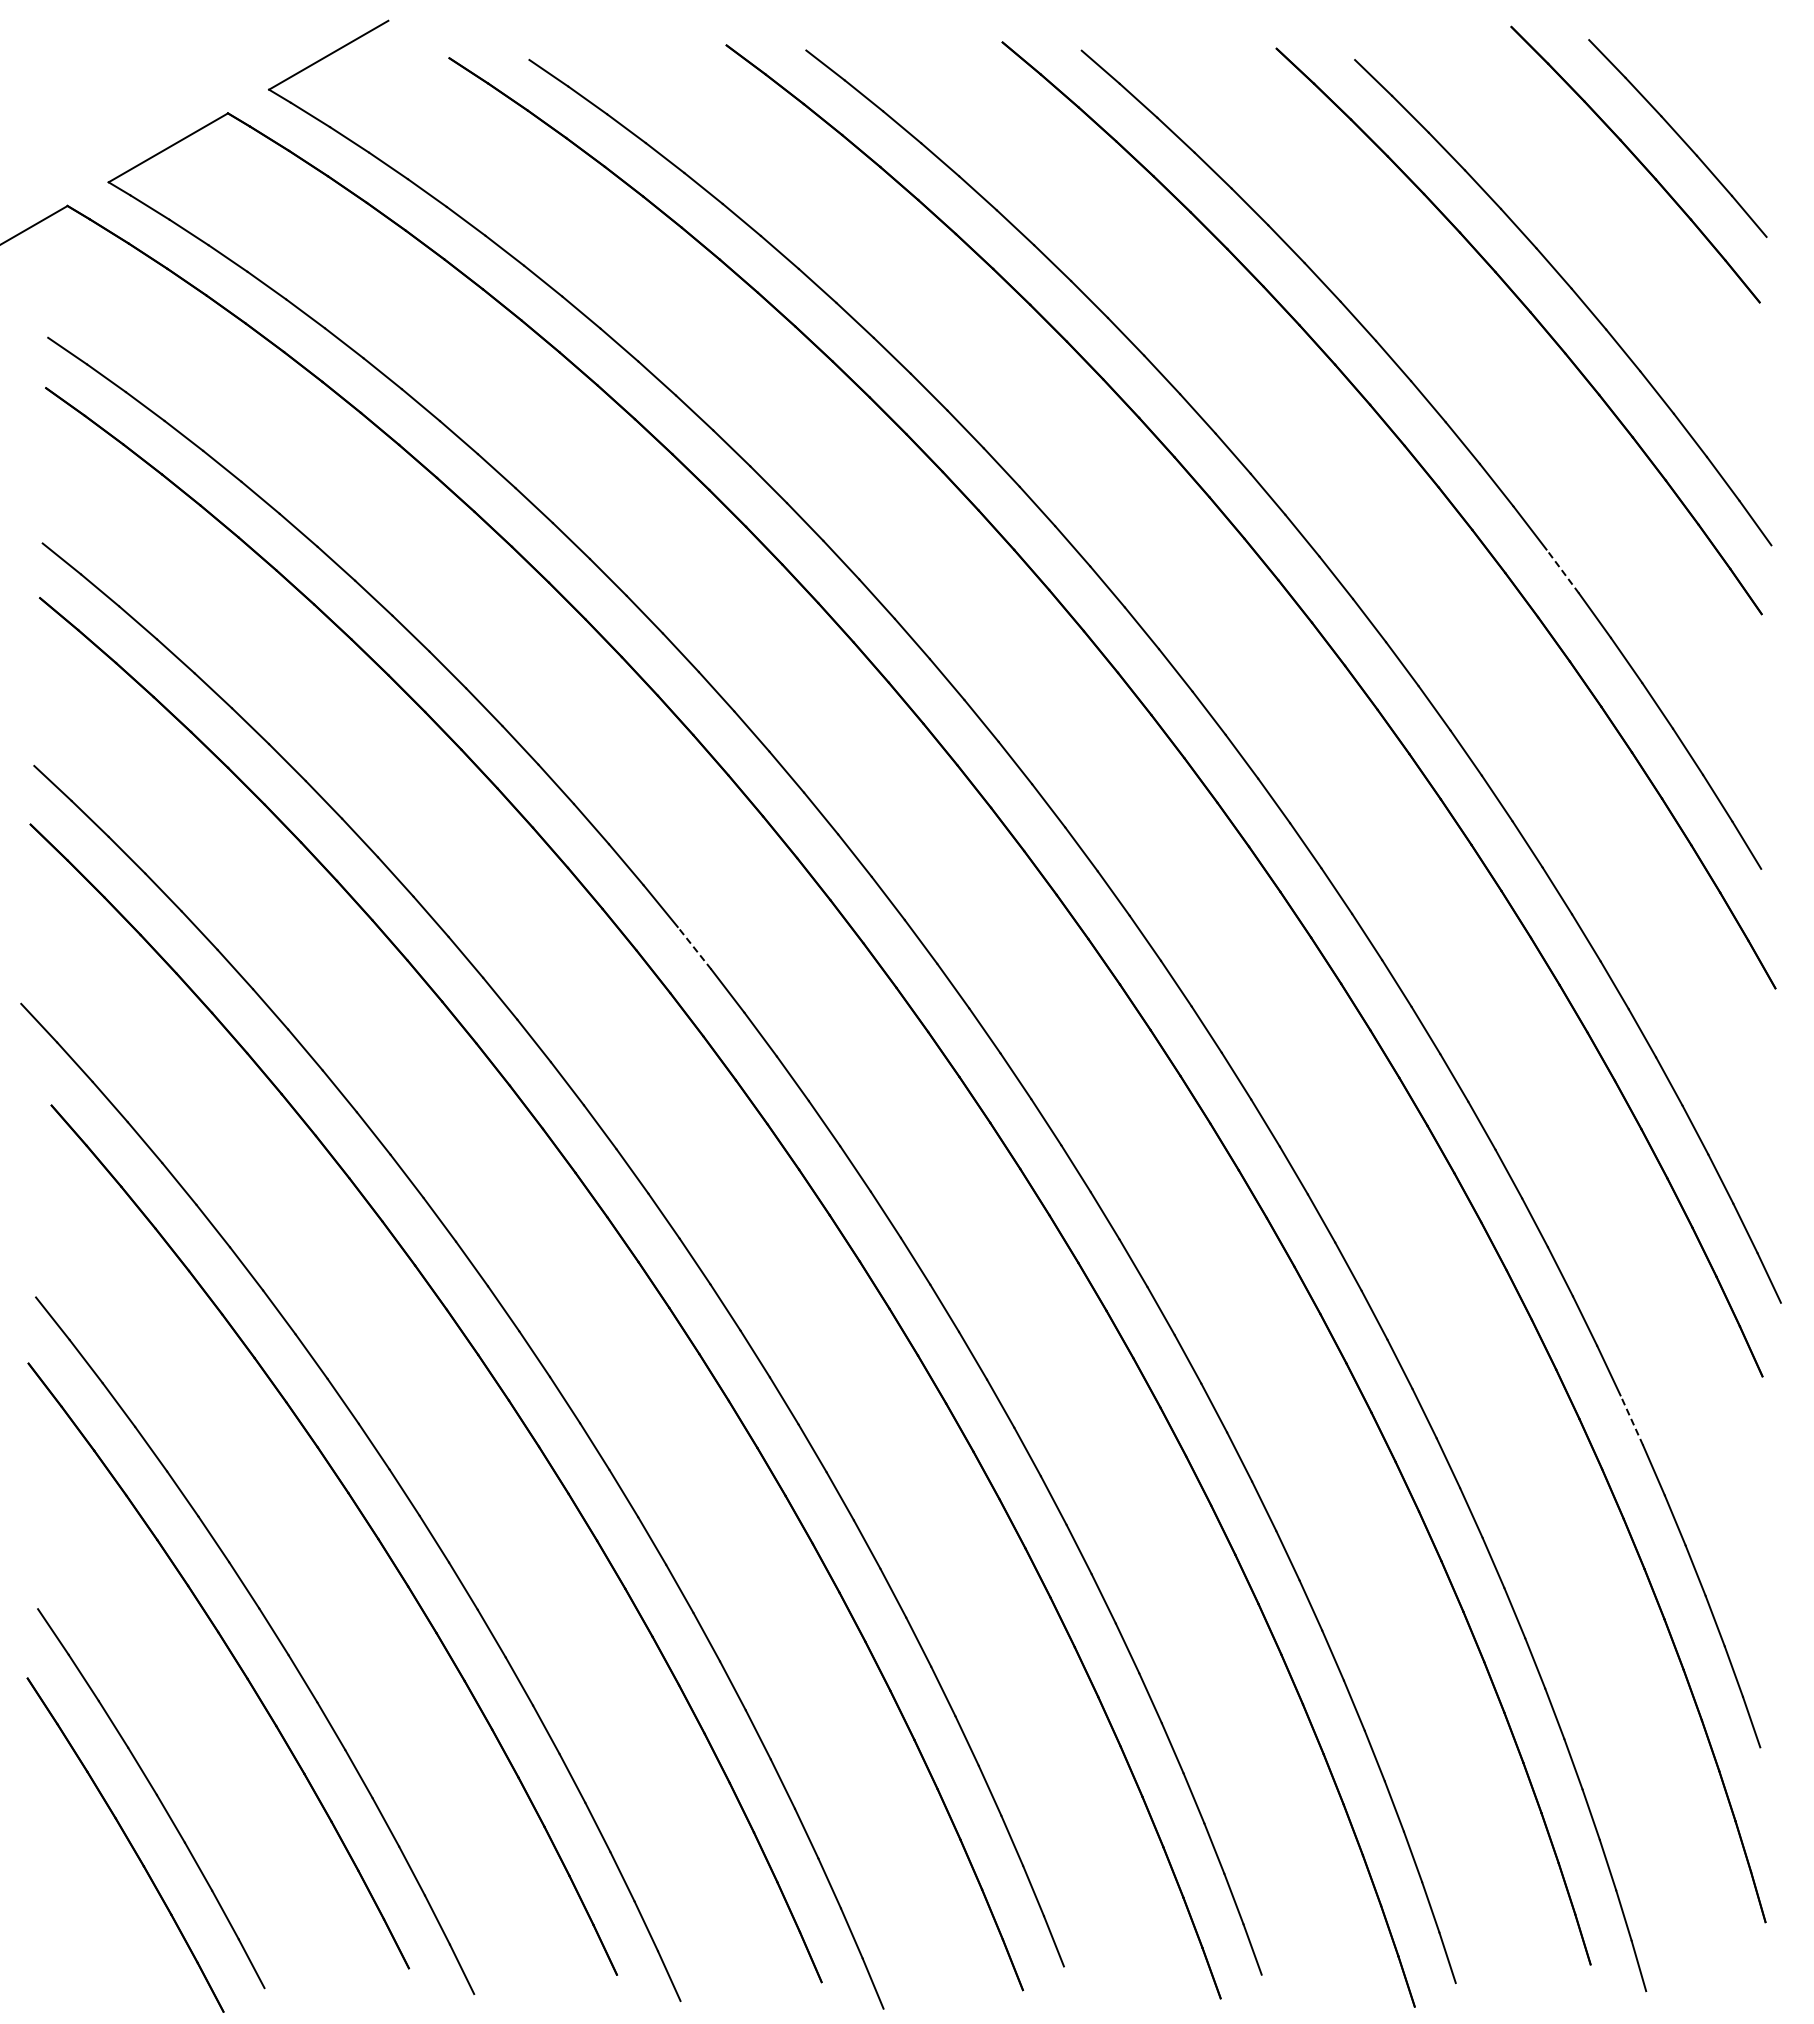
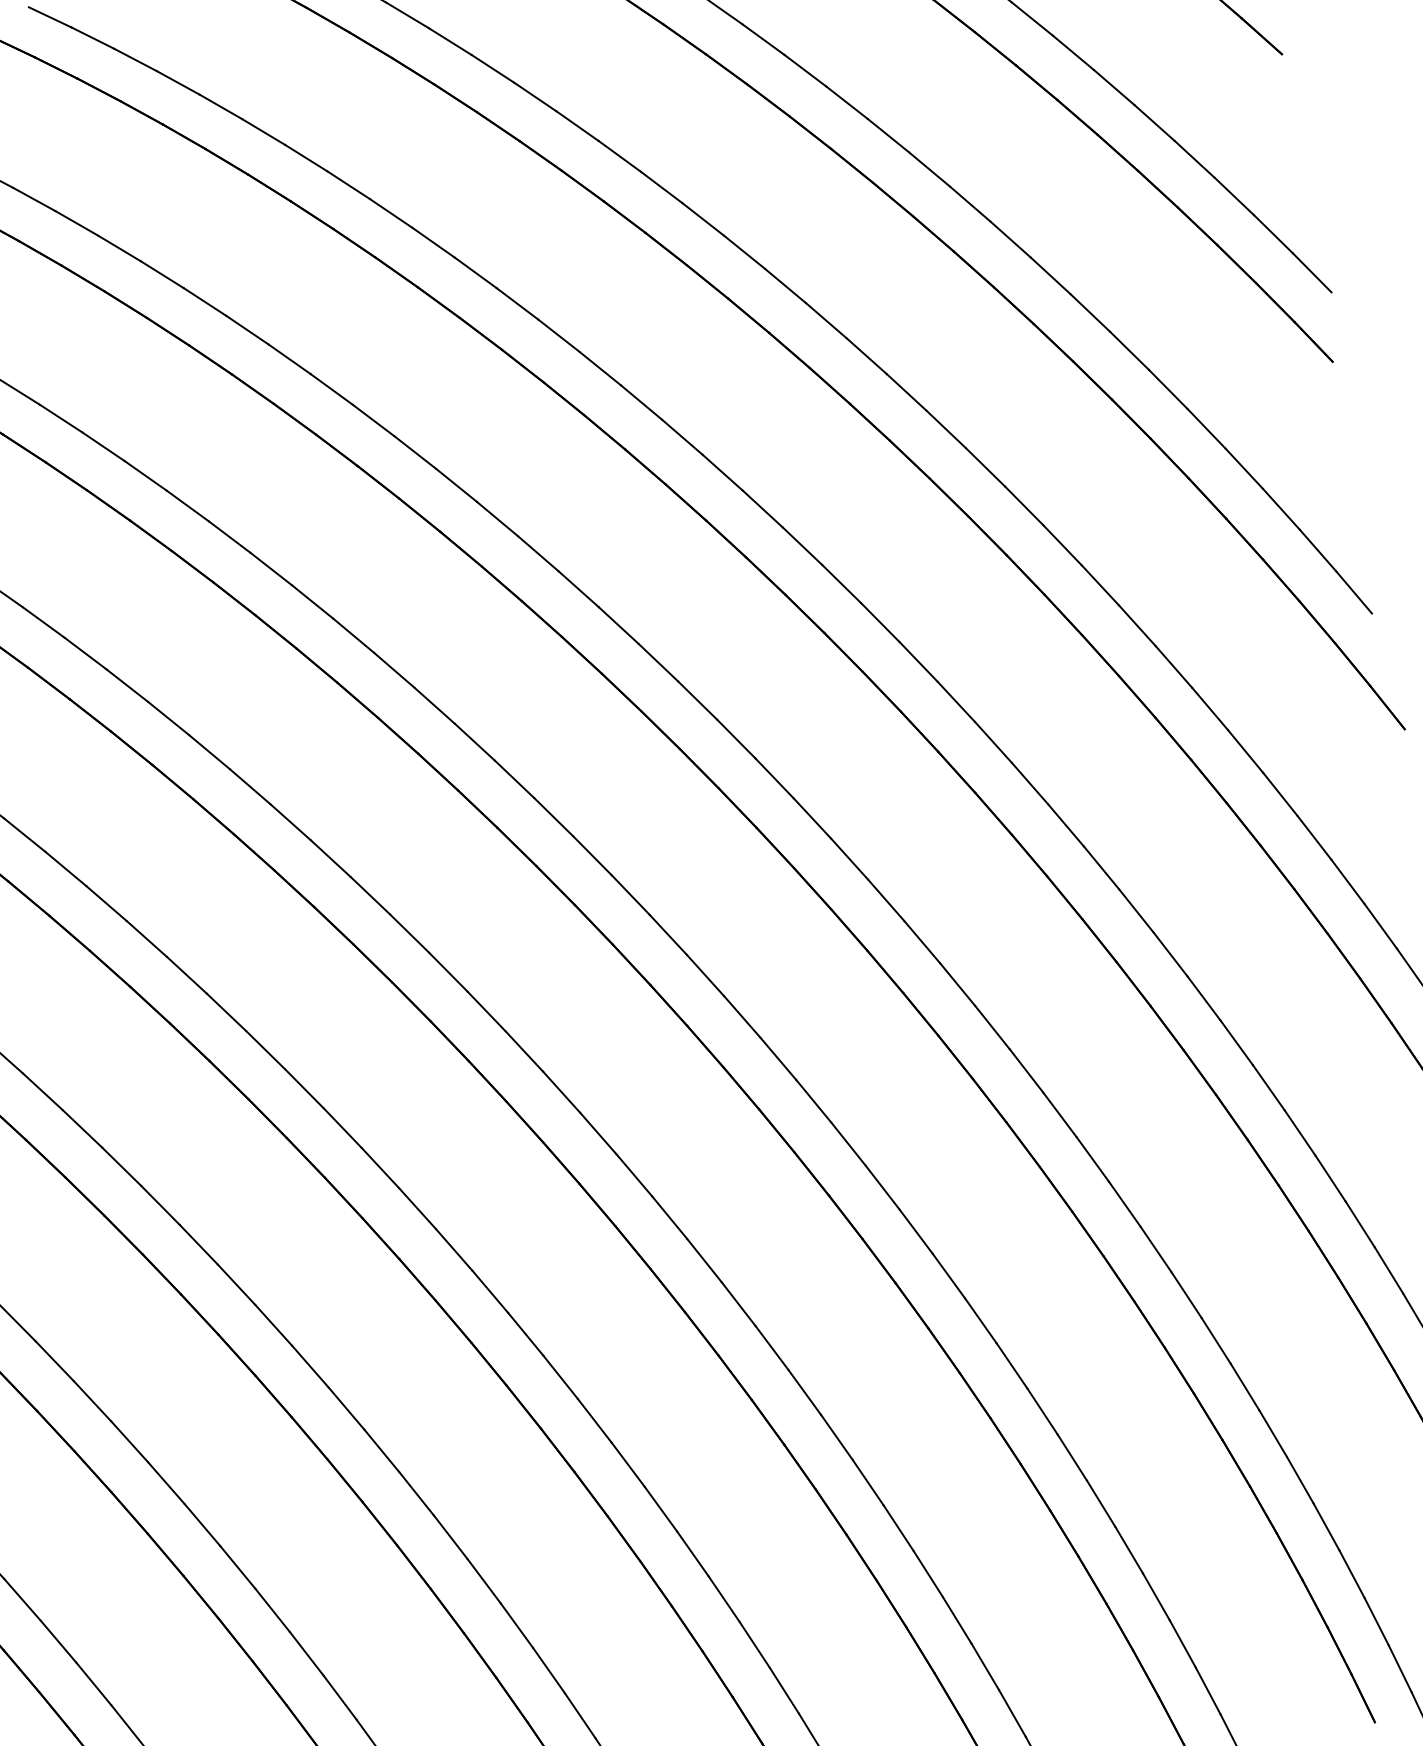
line: (1562, 571) -> (1129, 350), dashed -> solid
line: (694, 947) -> (330, 858), dashed -> solid
line: (1631, 1419) -> (1330, 1177), dashed -> solid

